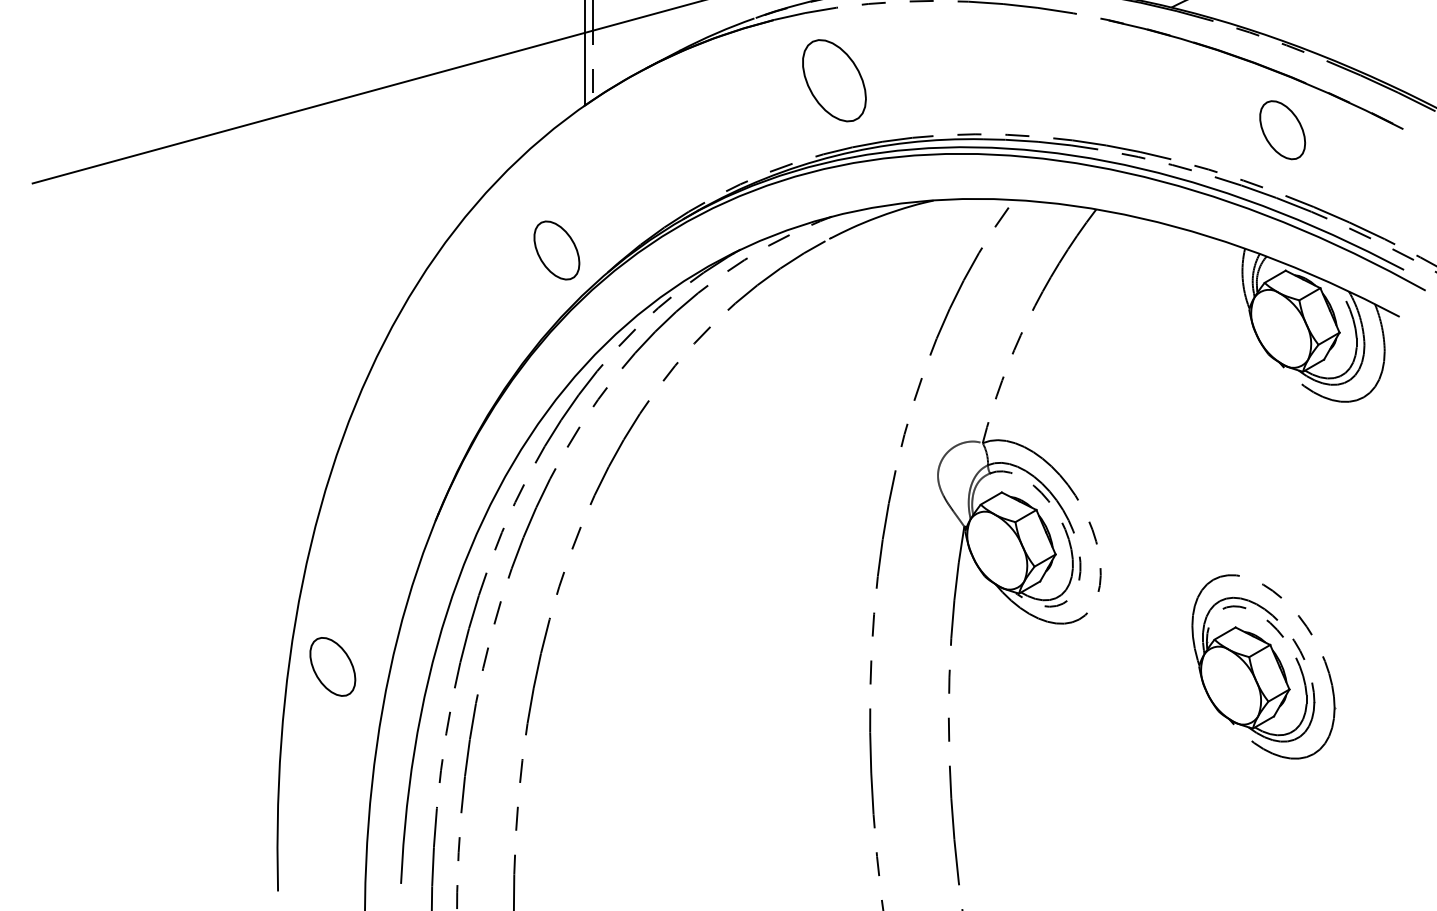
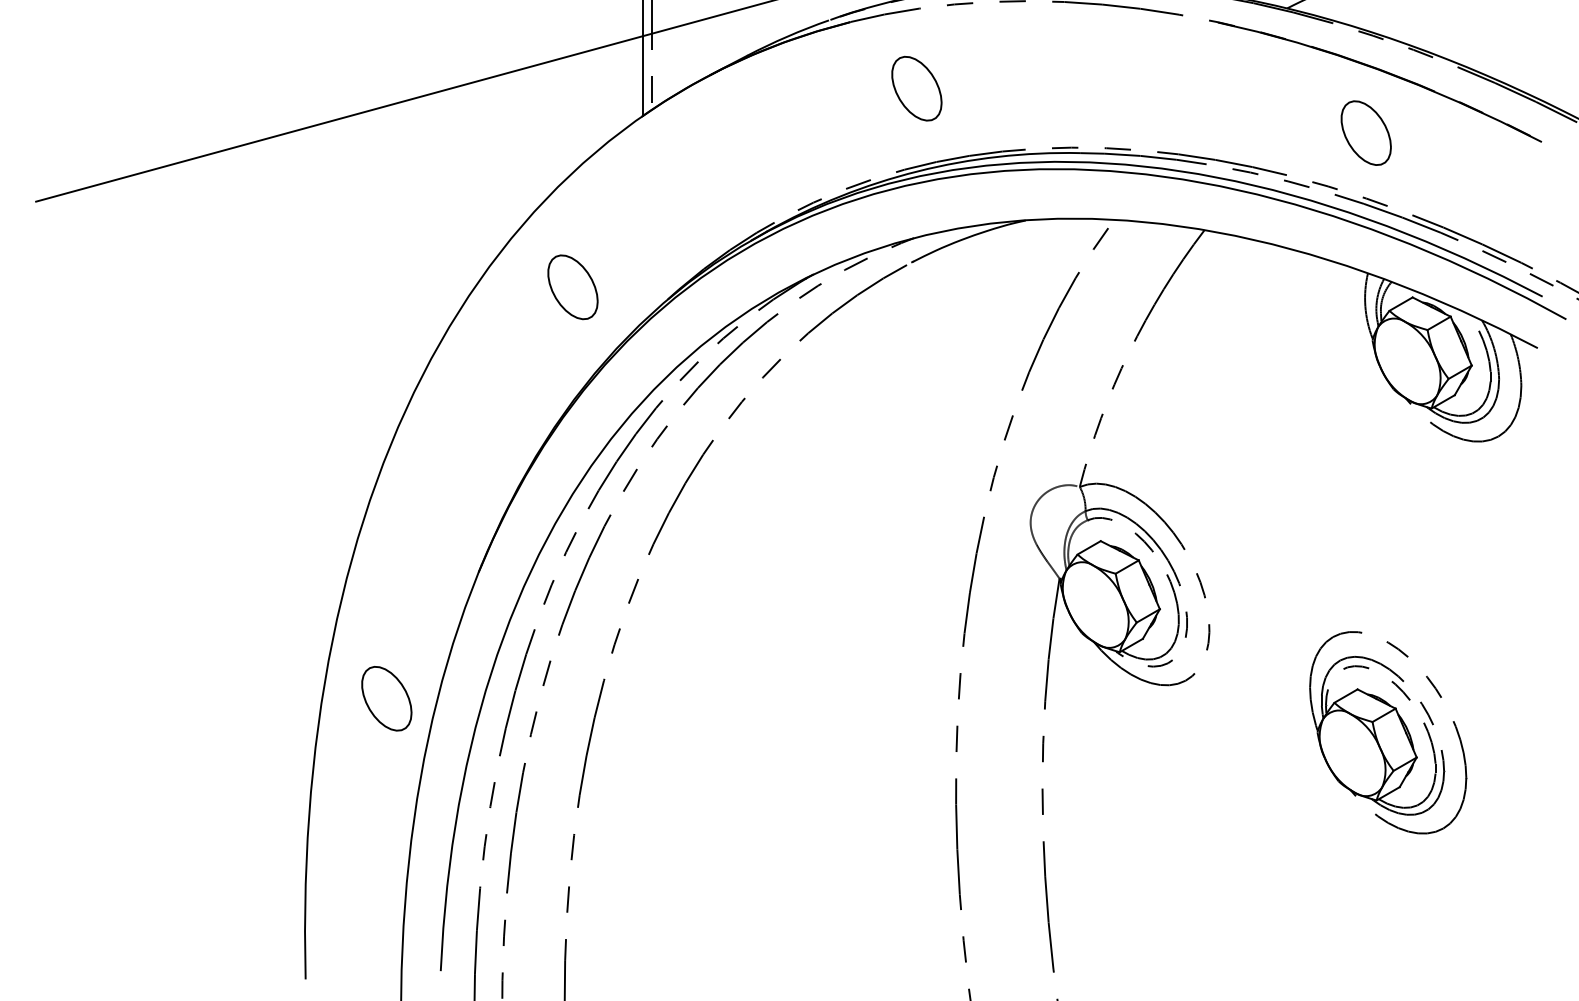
part: (834, 80) -> (916, 88), size x0.71
part: (1281, 129) -> (1365, 132), moved
part: (556, 250) -> (572, 287), moved
part: (332, 666) -> (386, 698), moved

